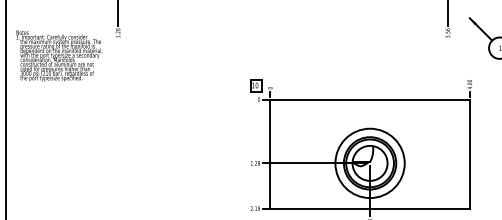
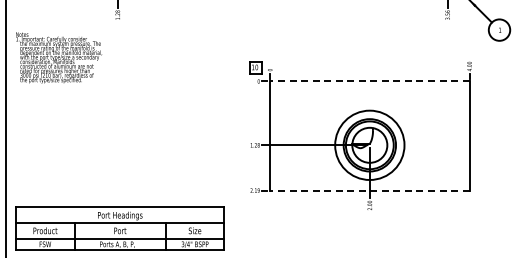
text: (59, 55) -> (59, 57), moved
line: (369, 99) -> (369, 81), solid -> dashed
line: (369, 208) -> (369, 190), solid -> dashed

